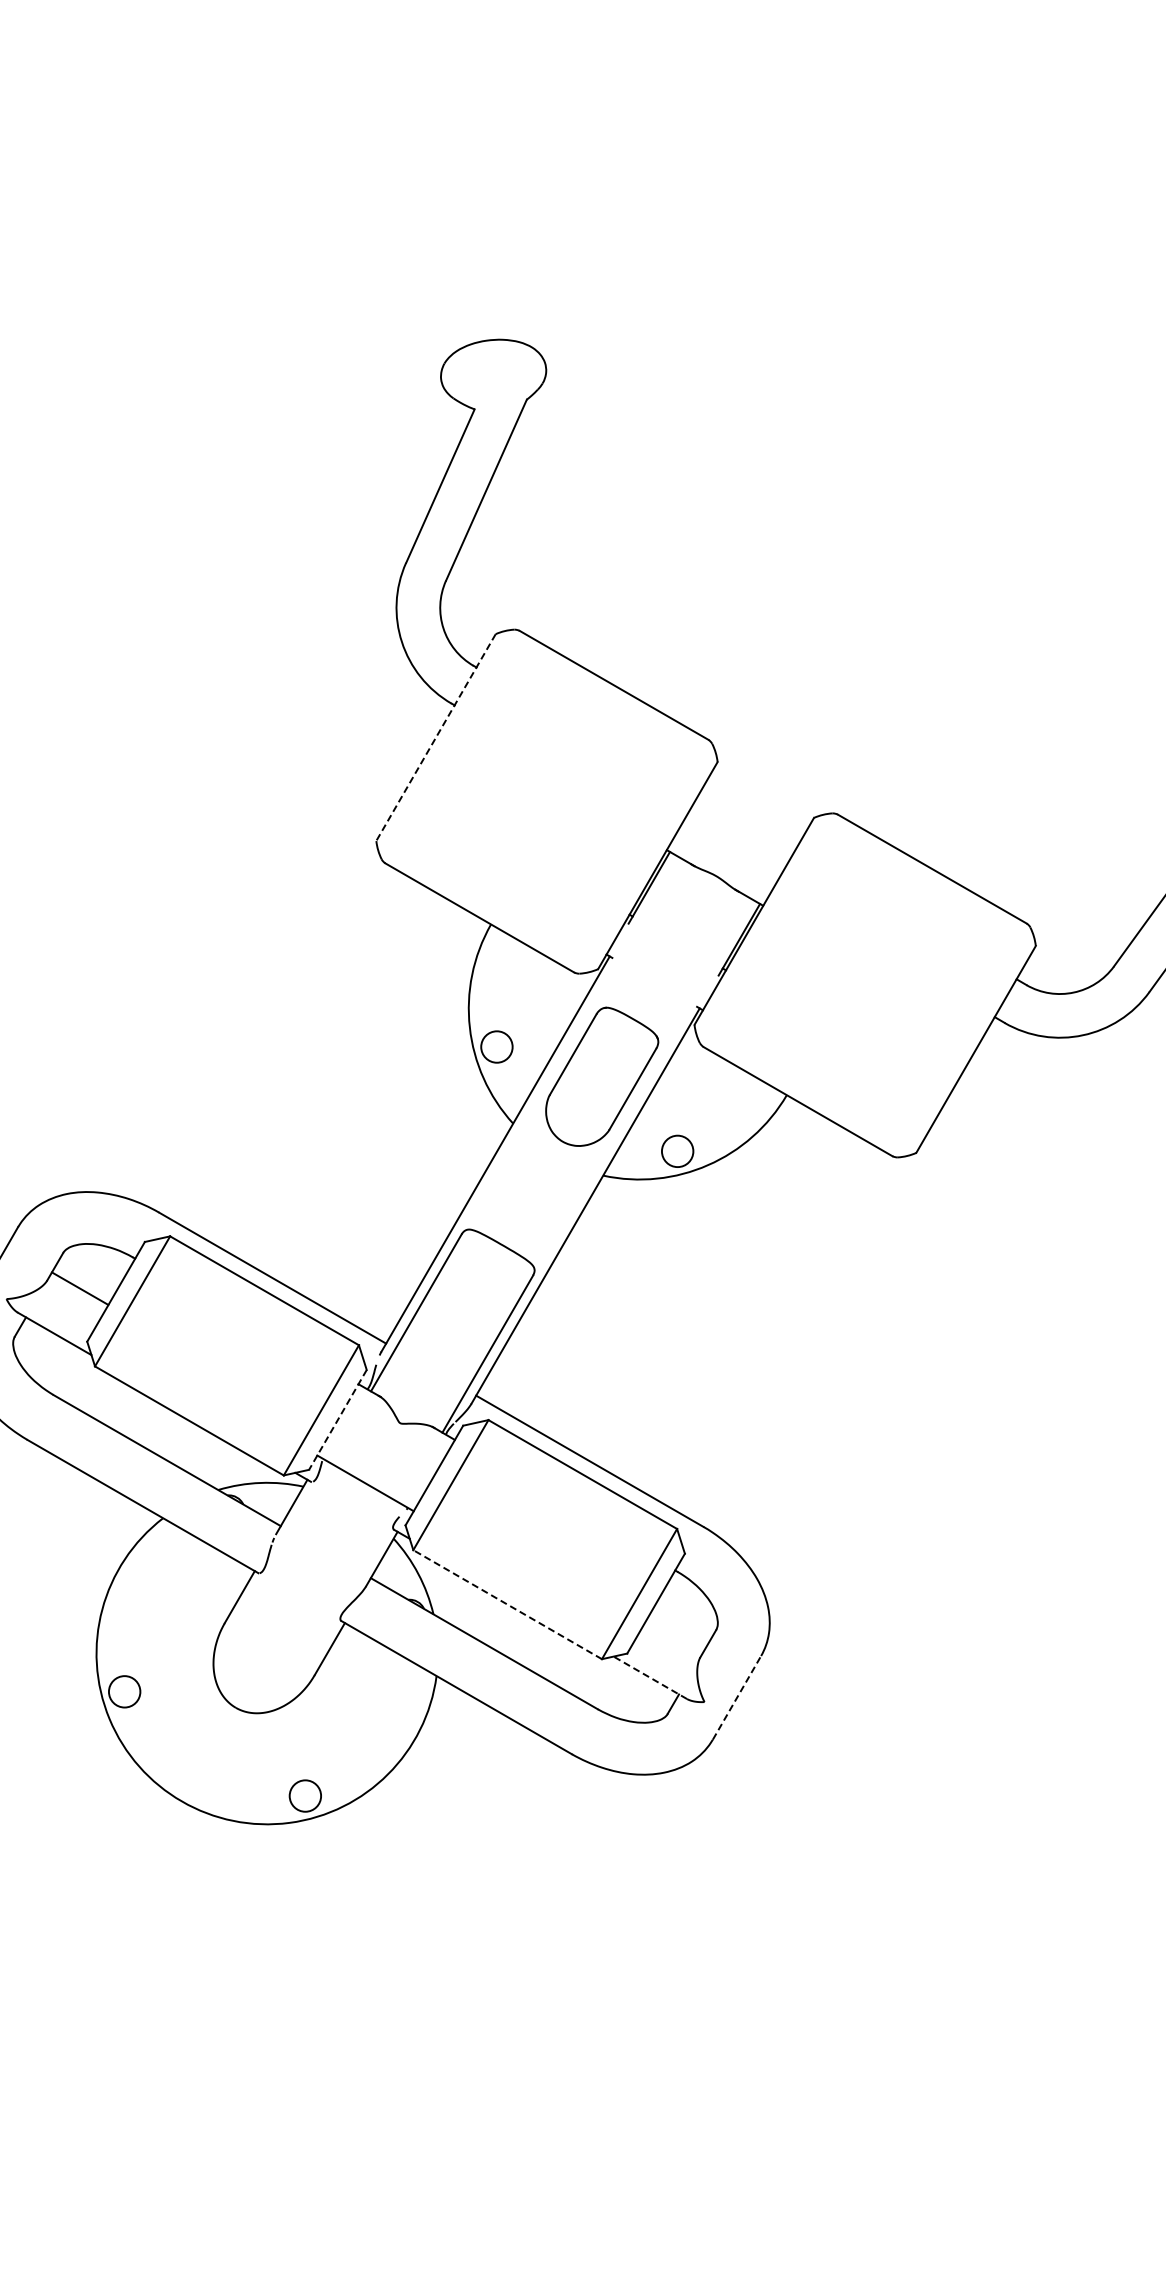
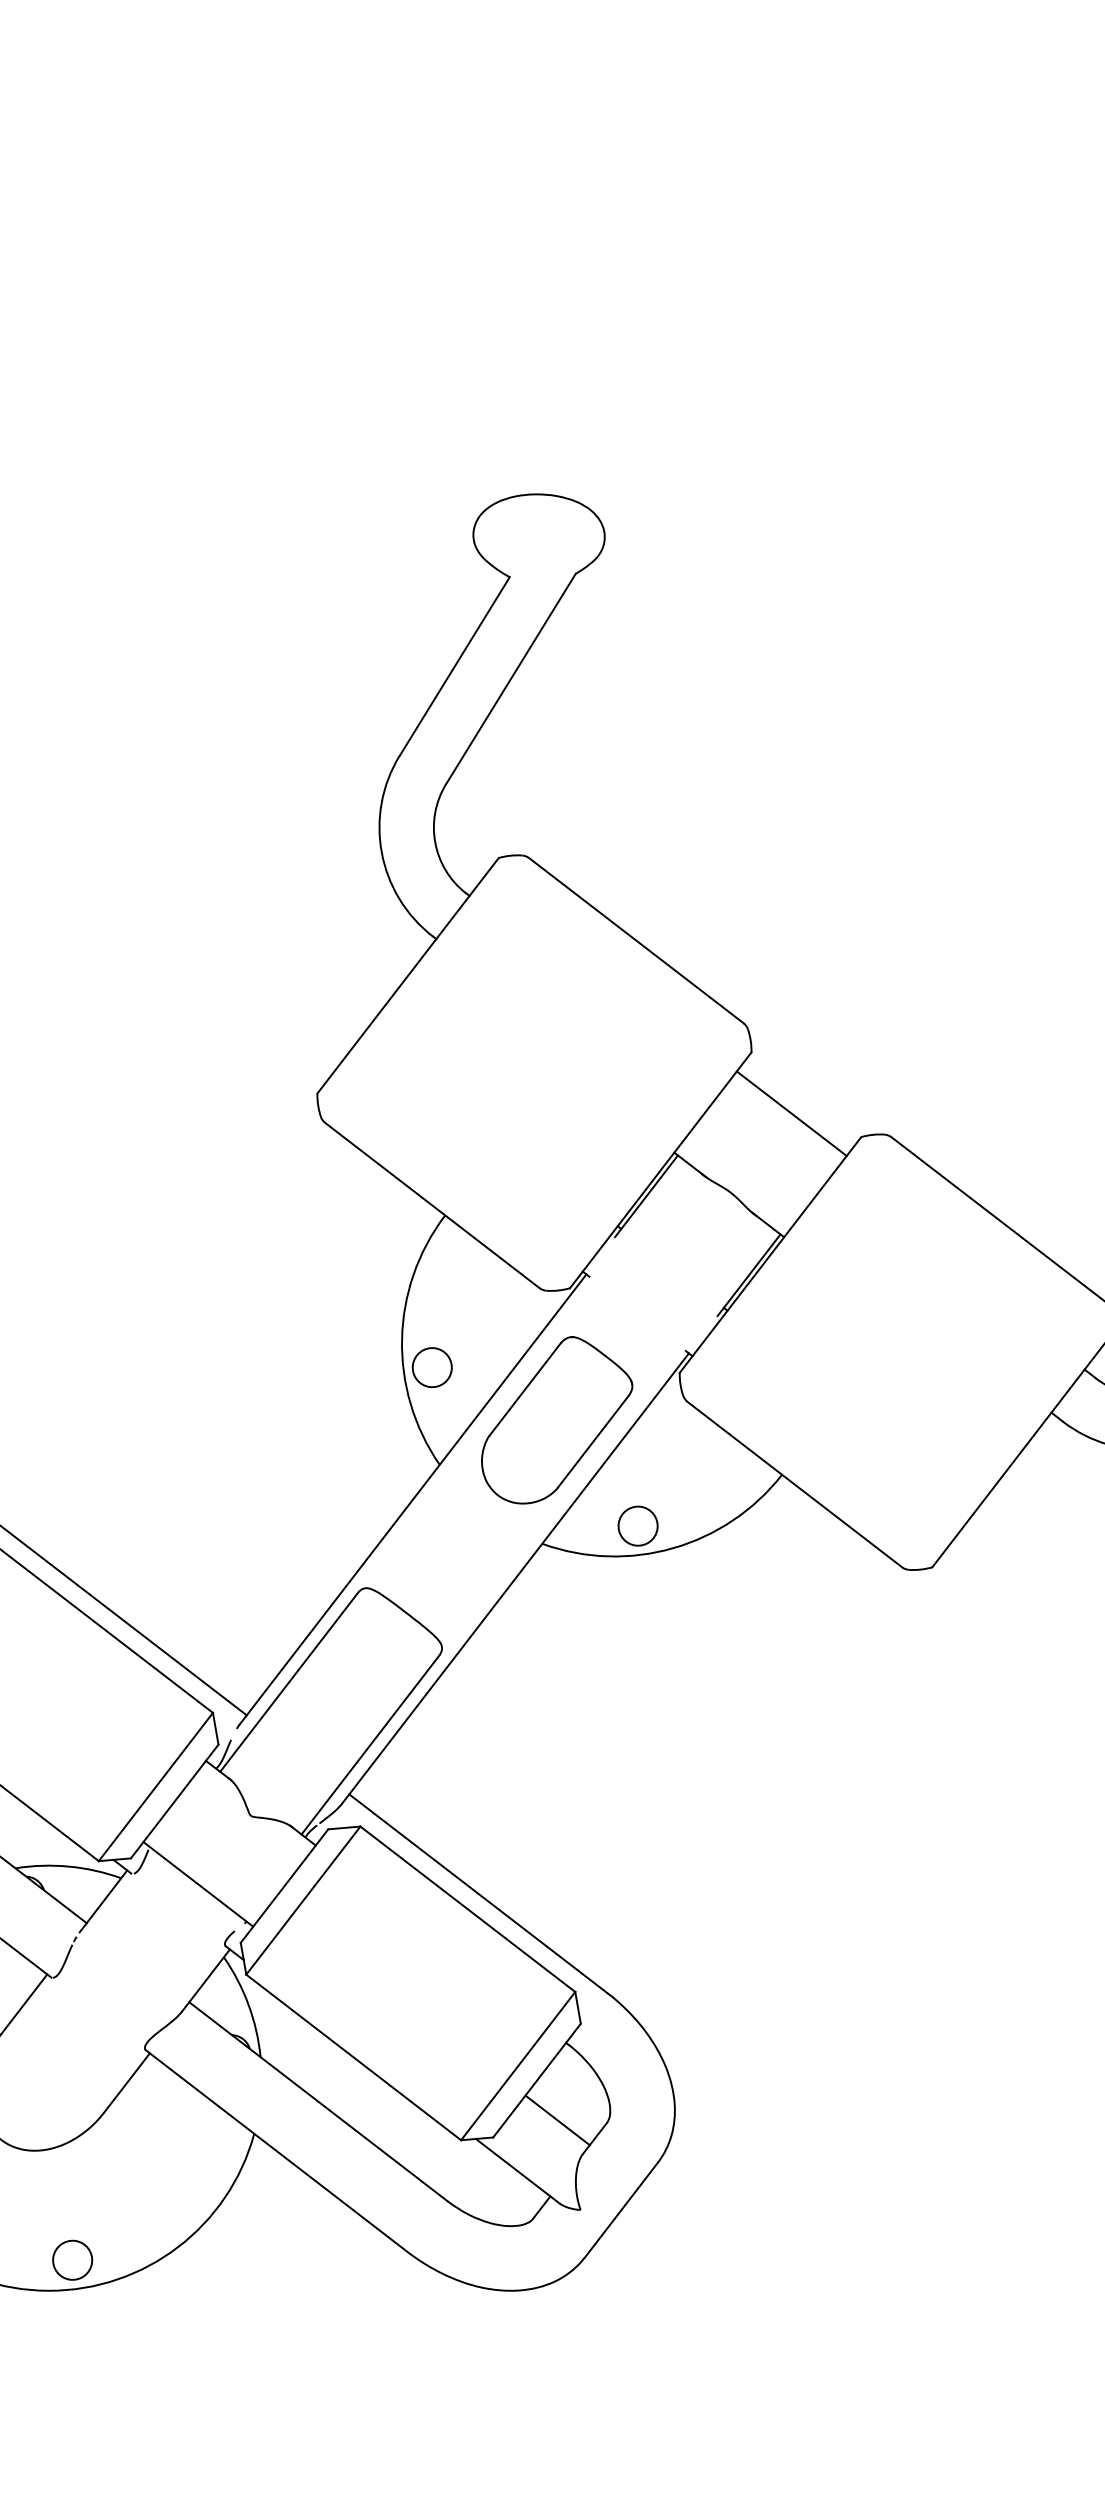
line: (435, 738) -> (407, 976), dashed -> solid
line: (756, 806) -> (792, 1113), added
line: (337, 1419) -> (174, 1800), dashed -> solid
line: (507, 1604) -> (353, 2057), dashed -> solid
line: (676, 1632) -> (557, 2119), added
line: (649, 1677) -> (516, 2170), dashed -> solid
line: (737, 1697) -> (622, 2209), dashed -> solid

